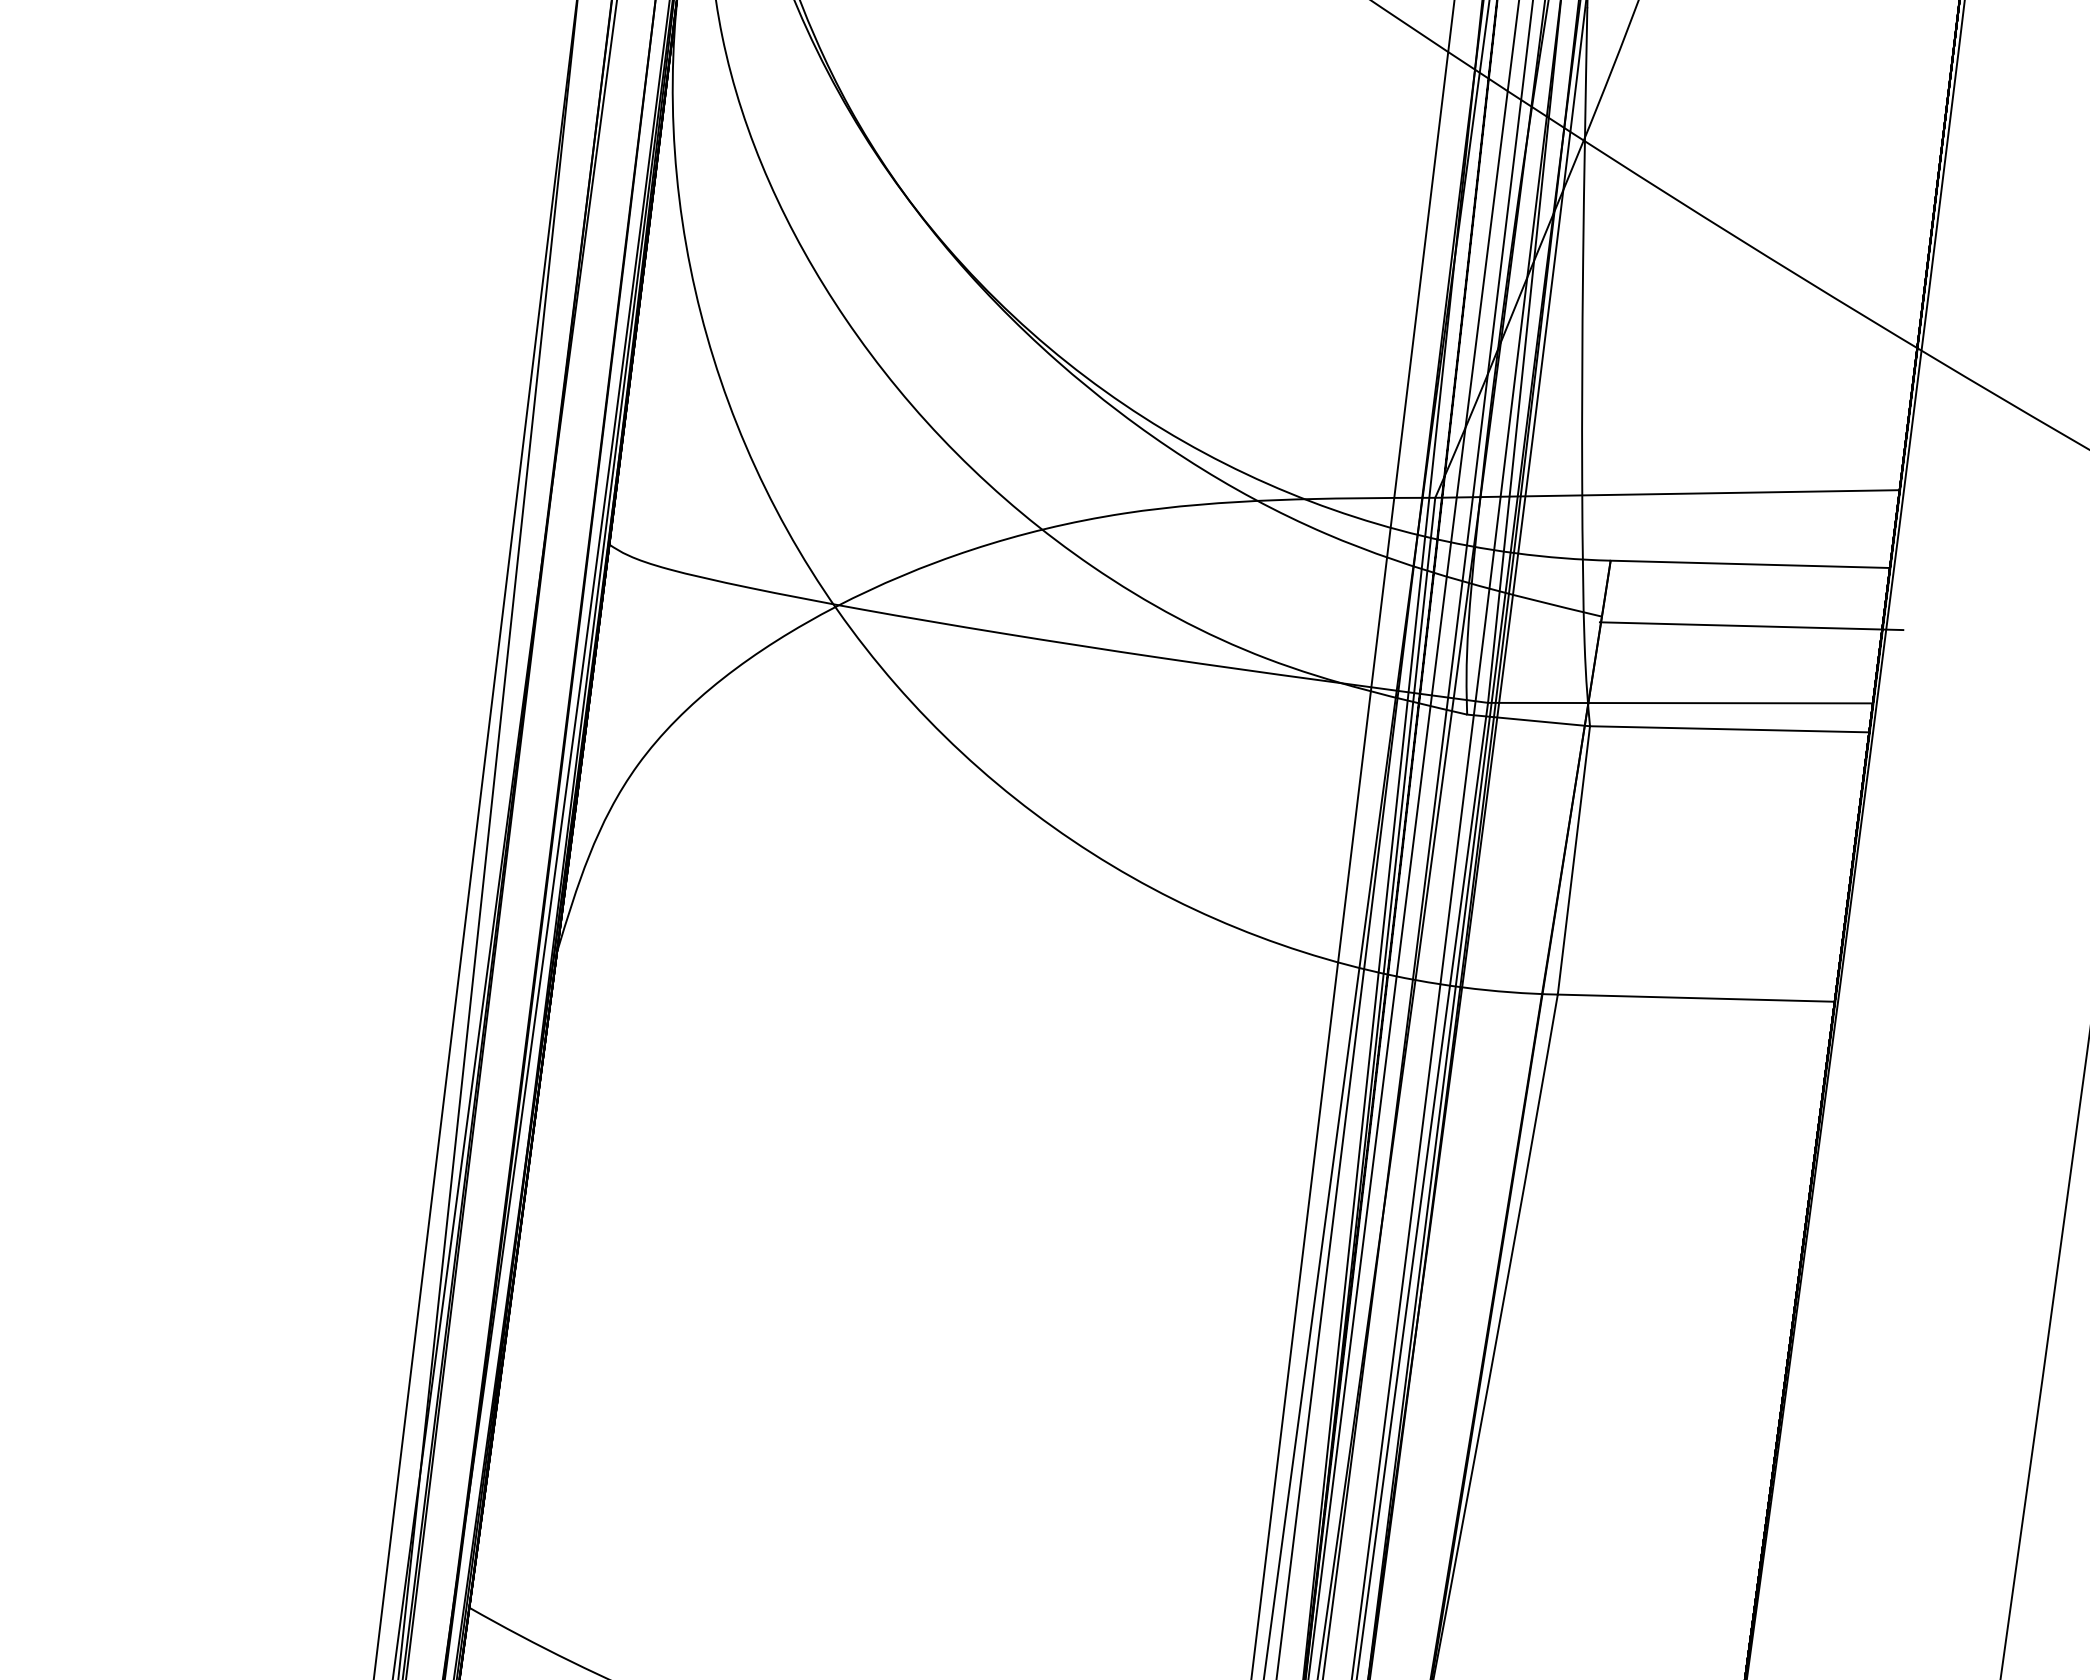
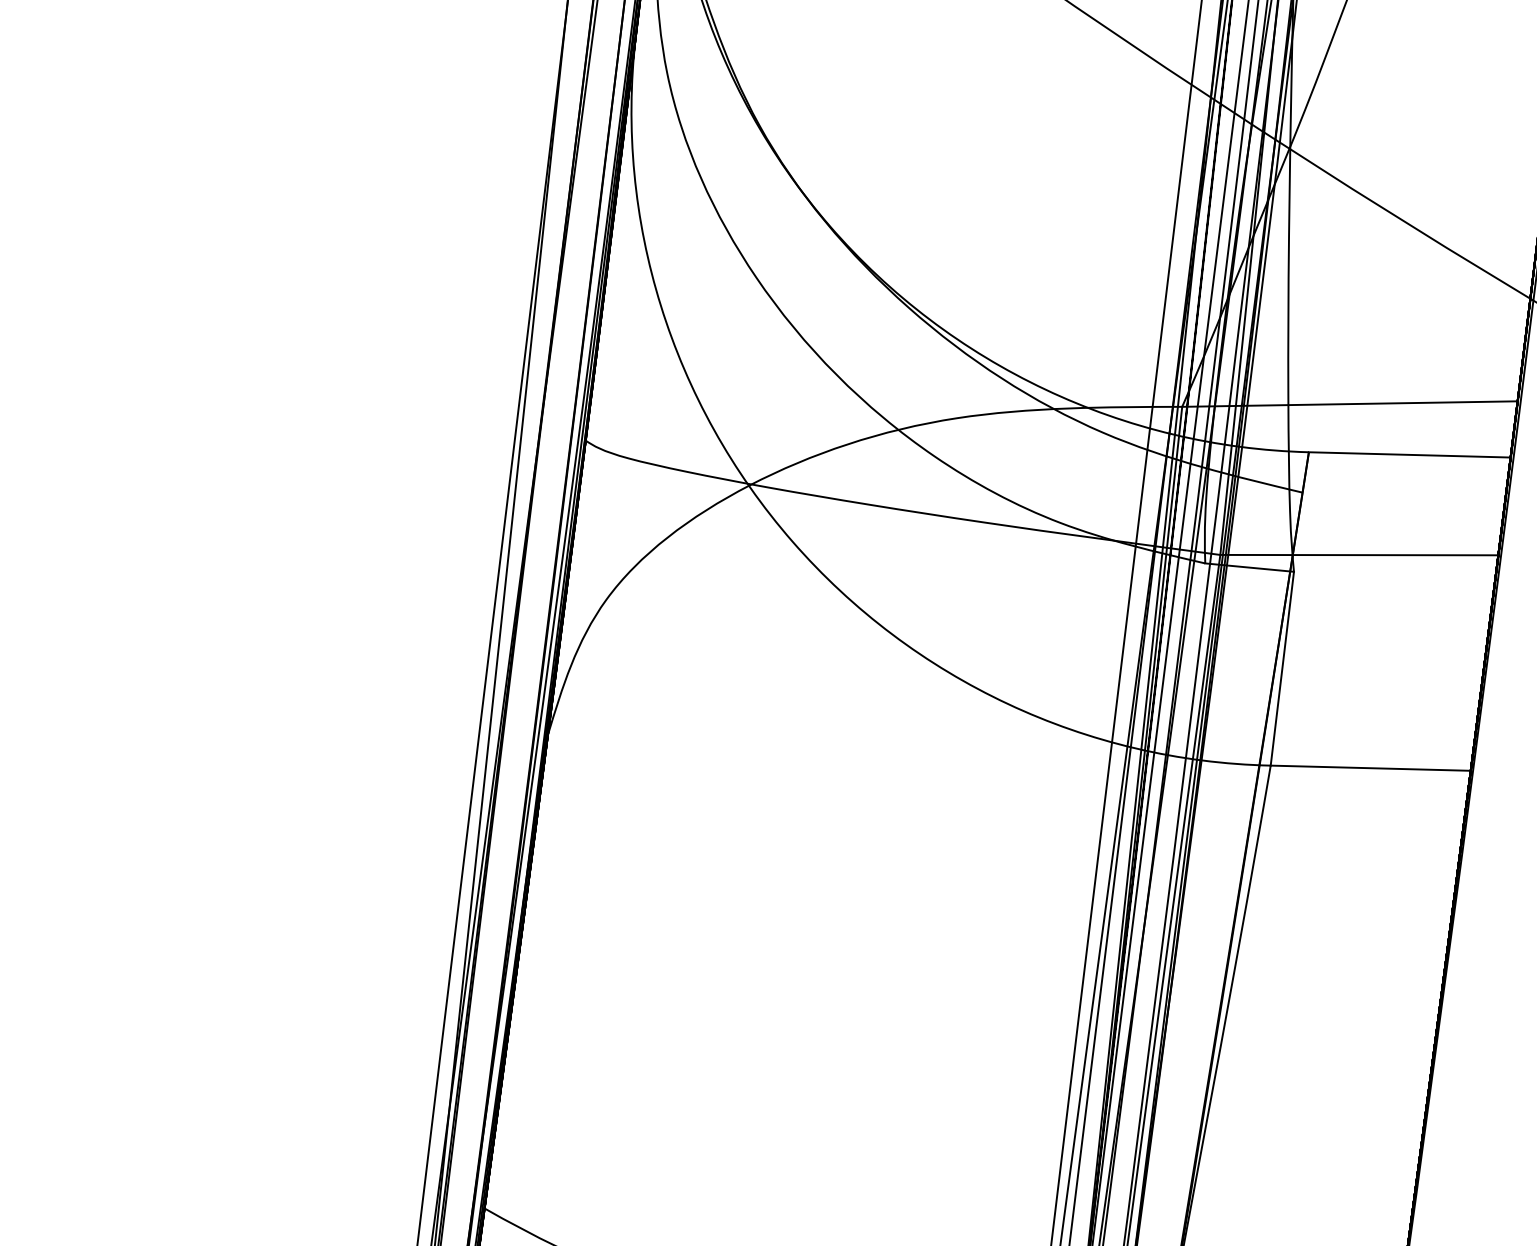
line: (1751, 626) -> (1410, 499), removed
line: (1729, 728) -> (1394, 573), removed

